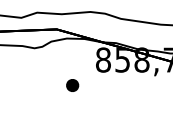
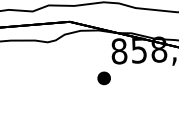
part: (72, 85) -> (104, 78), moved

